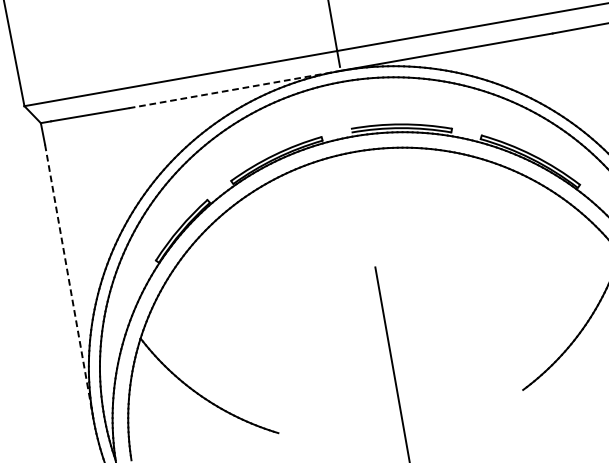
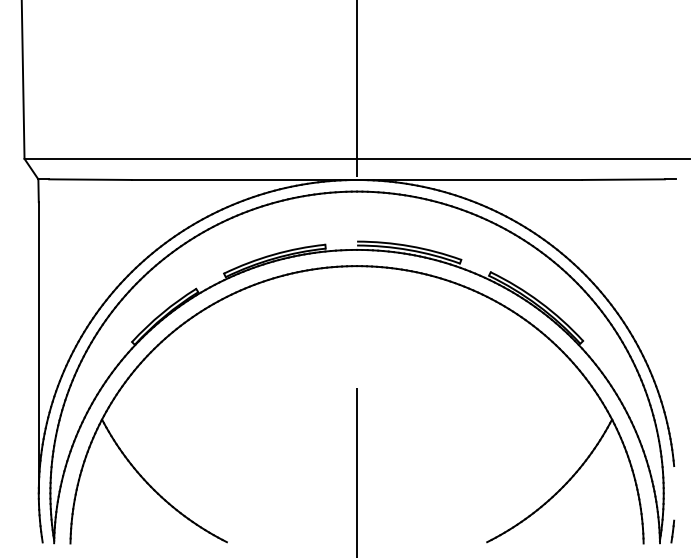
line: (234, 89) -> (244, 179), dashed -> solid
line: (68, 281) -> (38, 347), dashed -> solid

